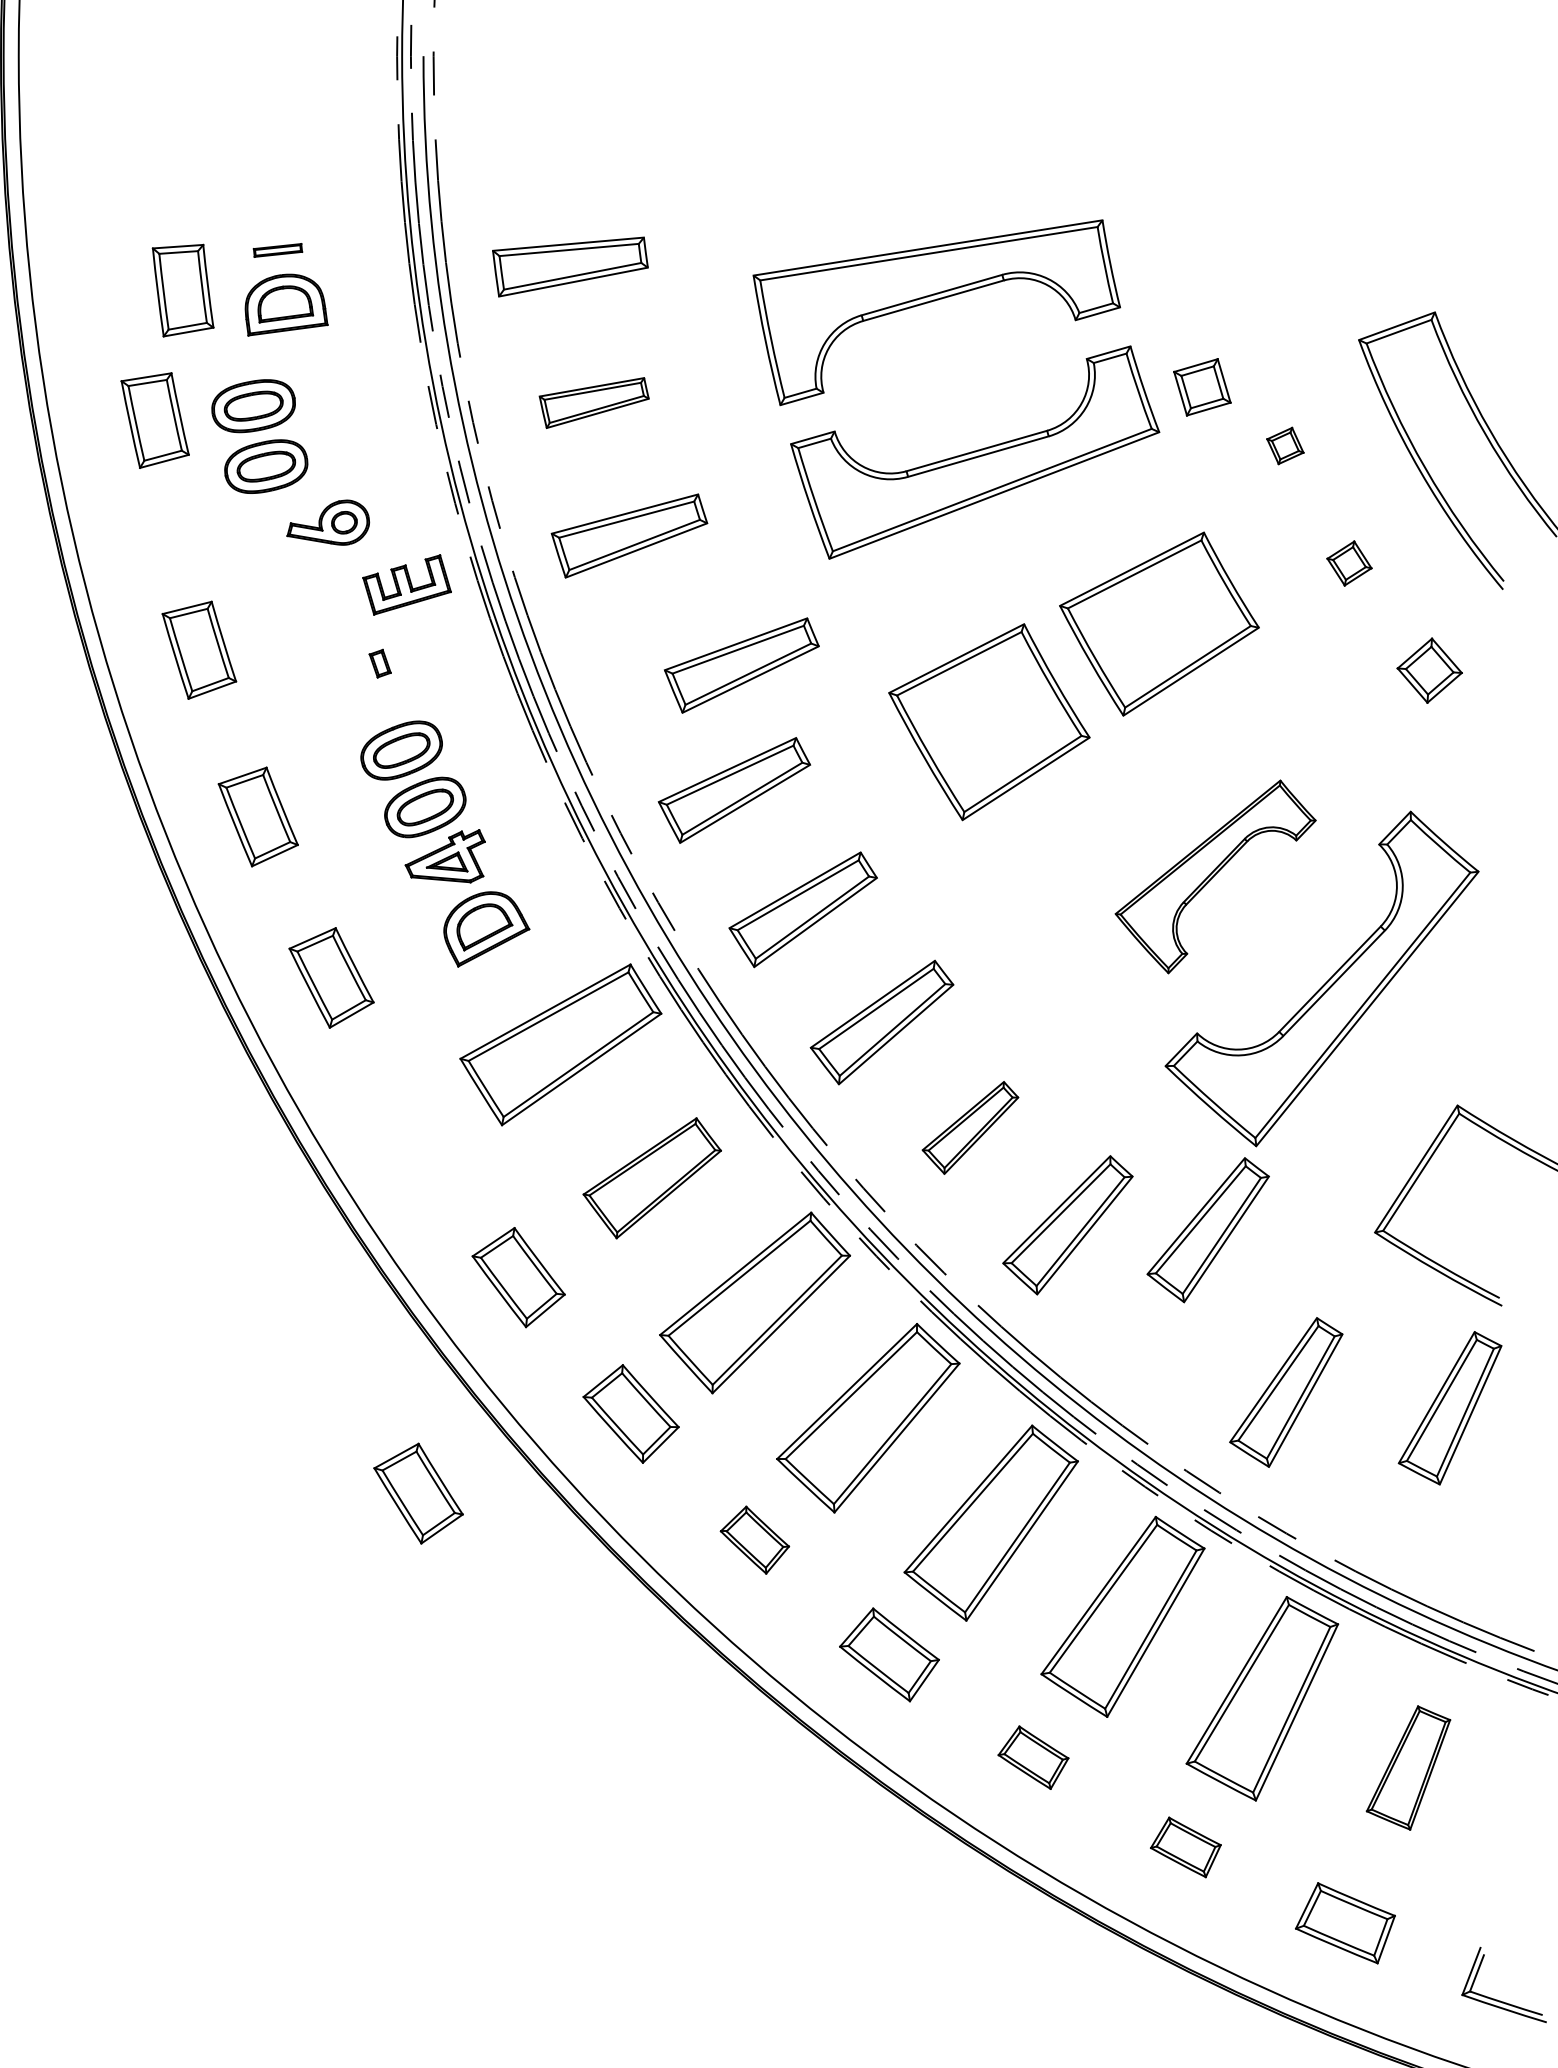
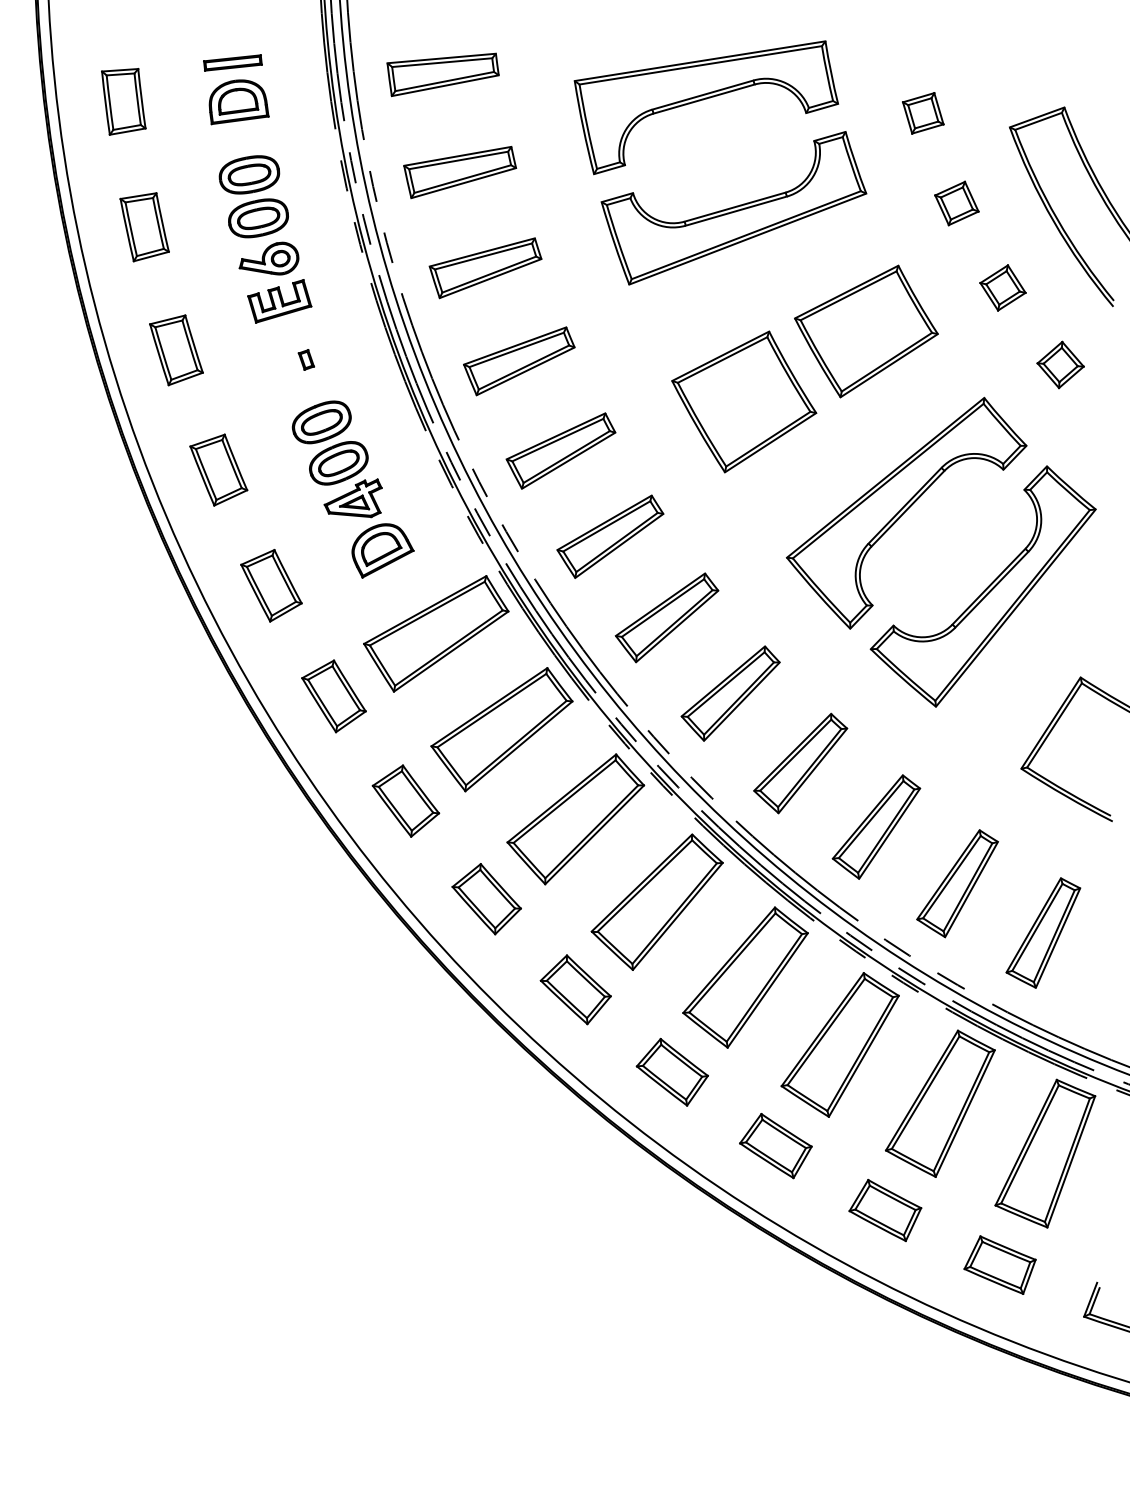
part: (277, 249) -> (232, 62), size x1.67
part: (182, 290) -> (123, 101), moved
part: (1202, 387) -> (923, 113), moved
part: (594, 402) -> (460, 172), size x1.43
part: (154, 420) -> (144, 227), moved
part: (259, 436) -> (253, 196), moved
part: (1284, 445) -> (956, 203), size x1.67
part: (1348, 562) -> (1002, 287), size x1.43
part: (406, 585) -> (279, 301), moved
part: (742, 665) -> (519, 361), moved
part: (1215, 875) -> (906, 512), size x1.67
part: (970, 1127) -> (730, 693), size x1.43
part: (651, 1177) -> (501, 729), size x1.43
part: (1208, 1229) -> (876, 826), moved
part: (1450, 1407) -> (1043, 932), moved
part: (417, 1493) -> (333, 696), moved
part: (754, 1539) -> (575, 989), size x1.43
part: (1032, 1758) -> (775, 1146), size x1.43
part: (1408, 1767) -> (1045, 1153), size x1.67
part: (1185, 1847) -> (885, 1210), size x1.43

